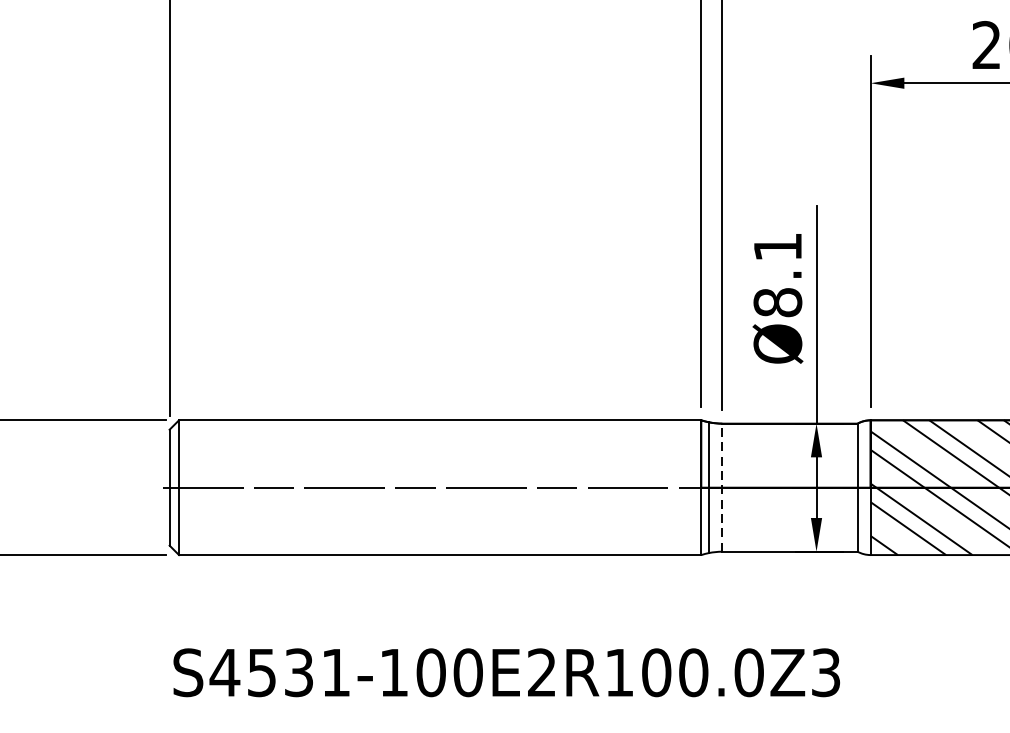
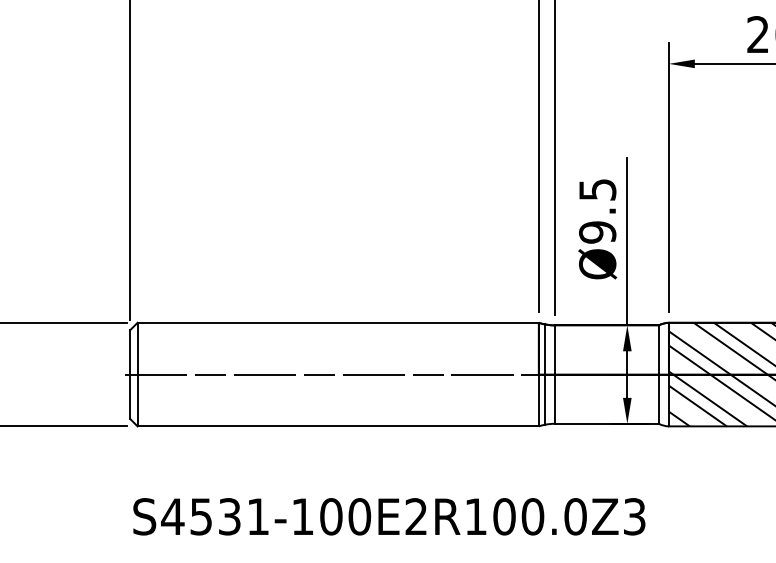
text: (777, 275) -> (597, 211), Ø8.1 -> Ø9.5
line: (723, 487) -> (555, 374), dashed -> solid

